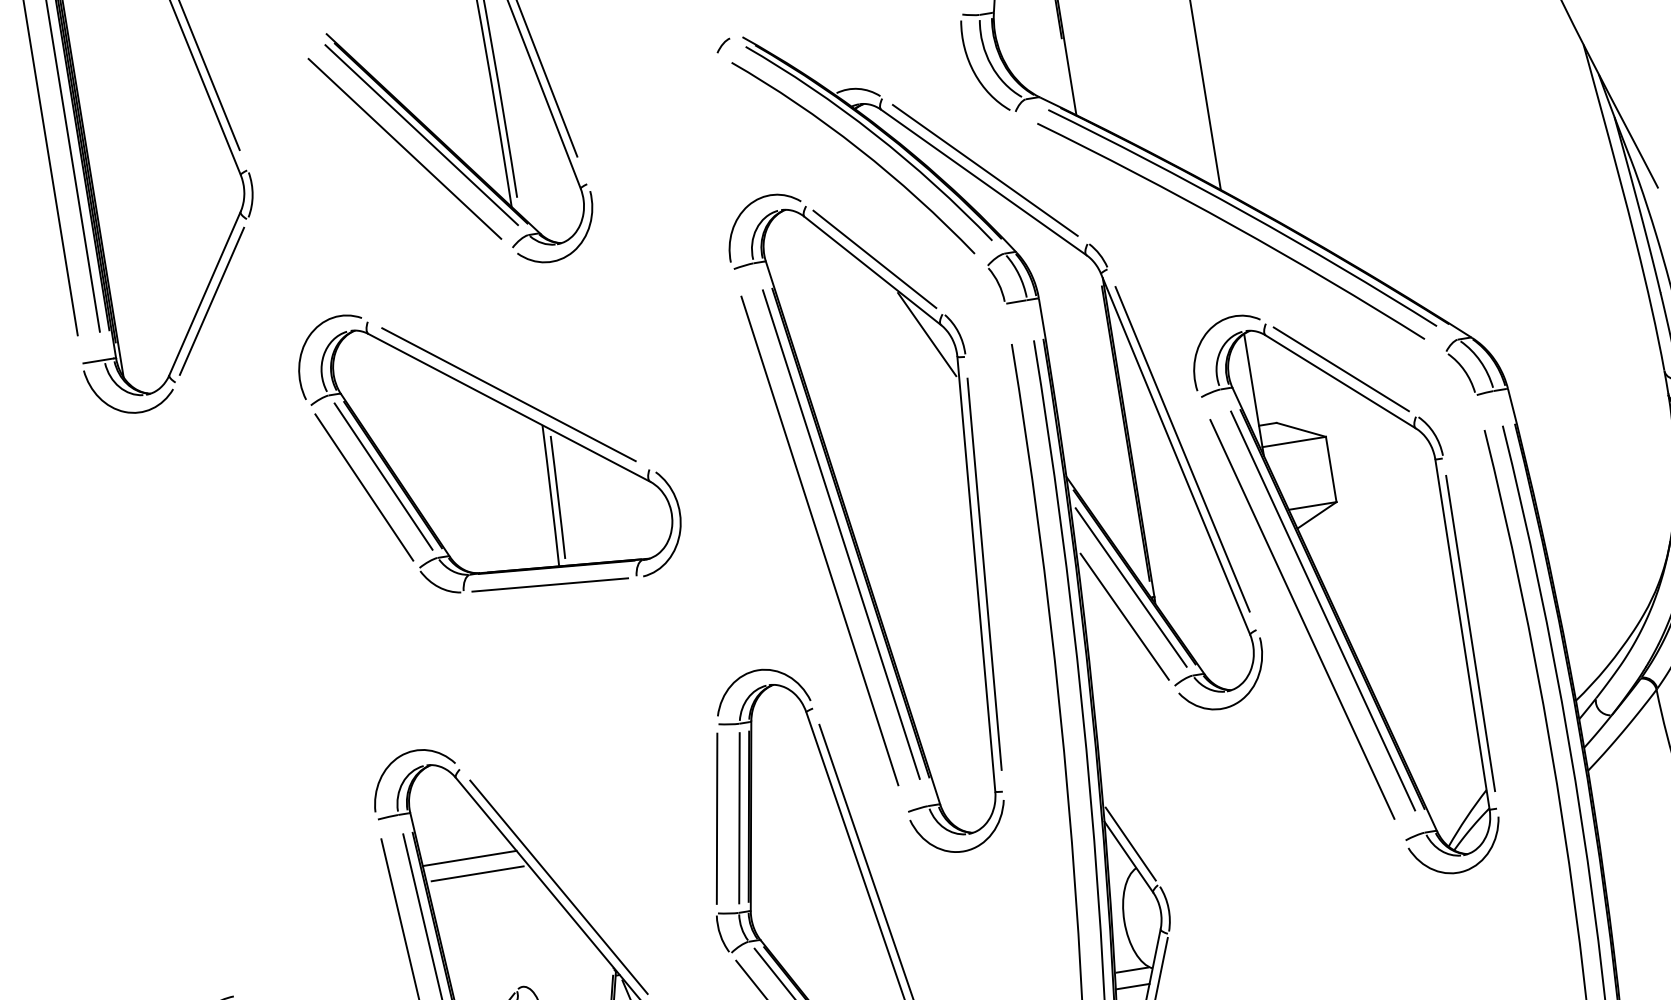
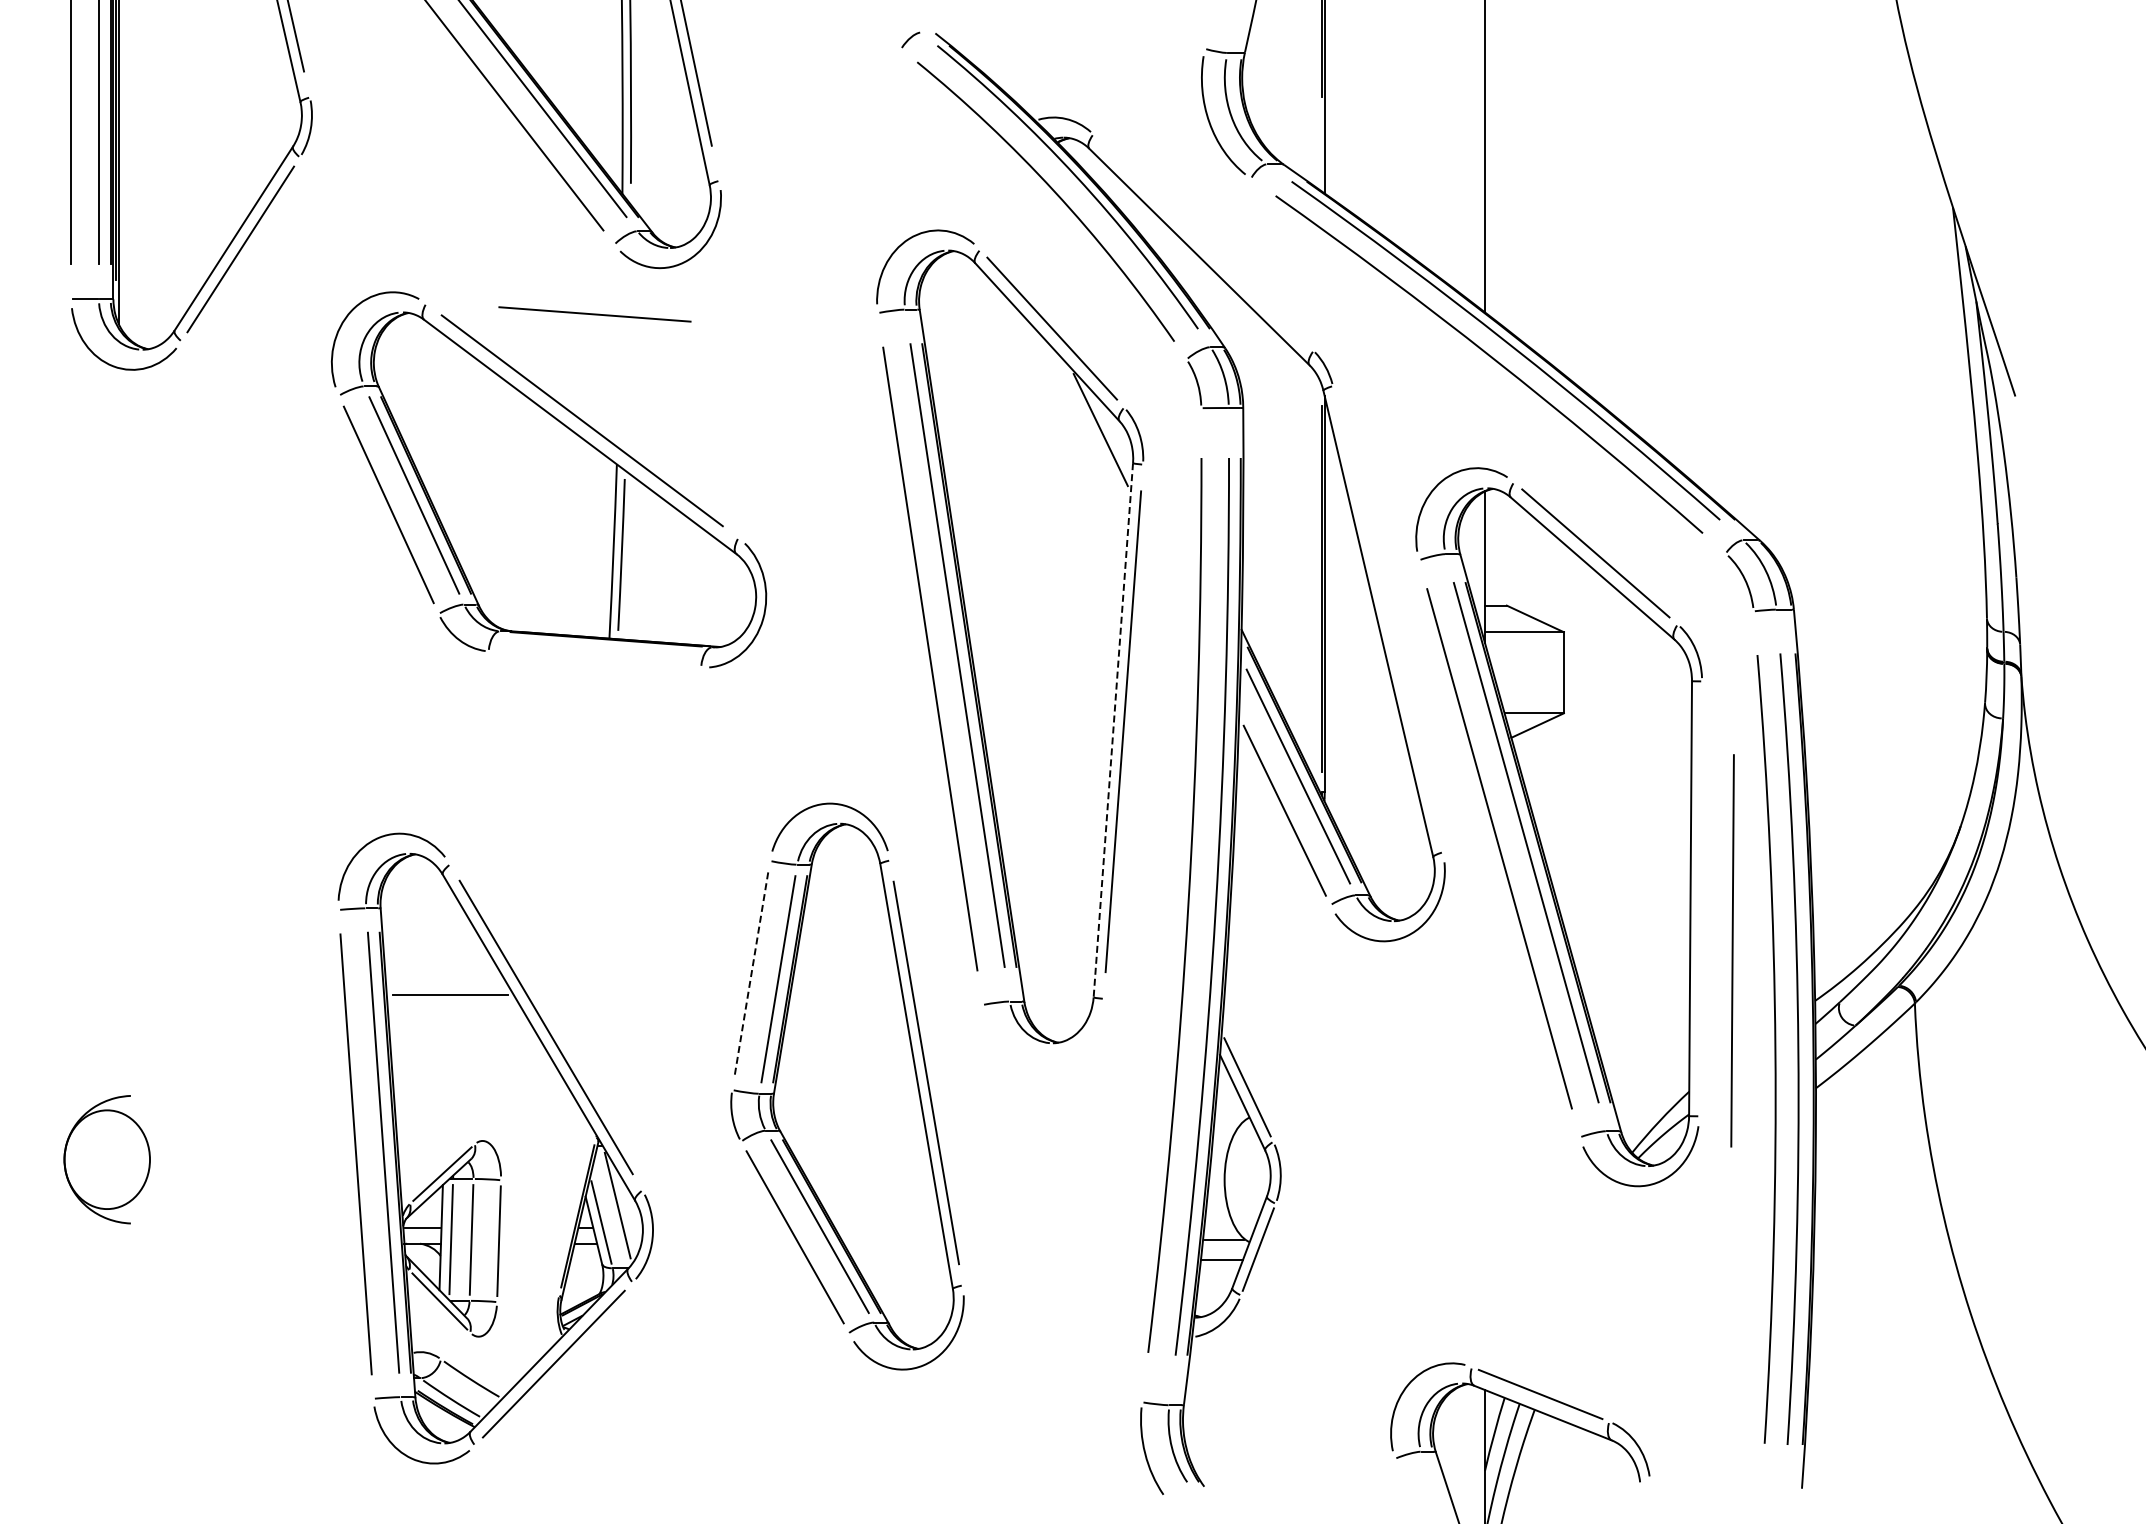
line: (985, 170) -> (1203, 242), removed
line: (1182, 448) -> (1387, 618), removed
line: (976, 574) -> (1113, 730), solid -> dashed
line: (549, 585) -> (594, 314), moved
line: (1470, 633) -> (1732, 950), moved
line: (717, 818) -> (751, 975), solid -> dashed
curve: (968, 848) -> (1050, 1061), removed
line: (469, 858) -> (443, 975), removed

